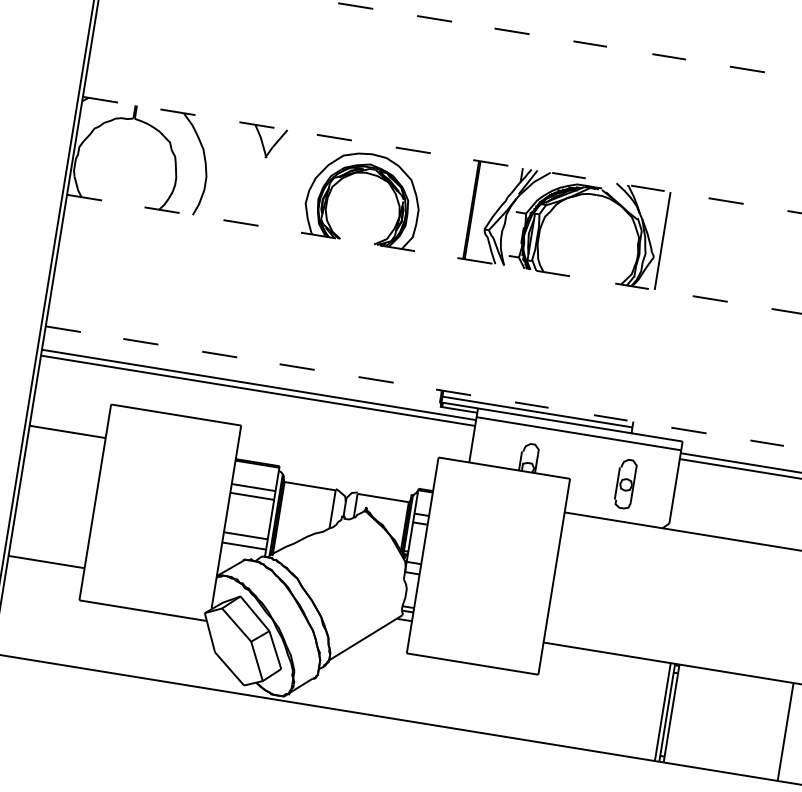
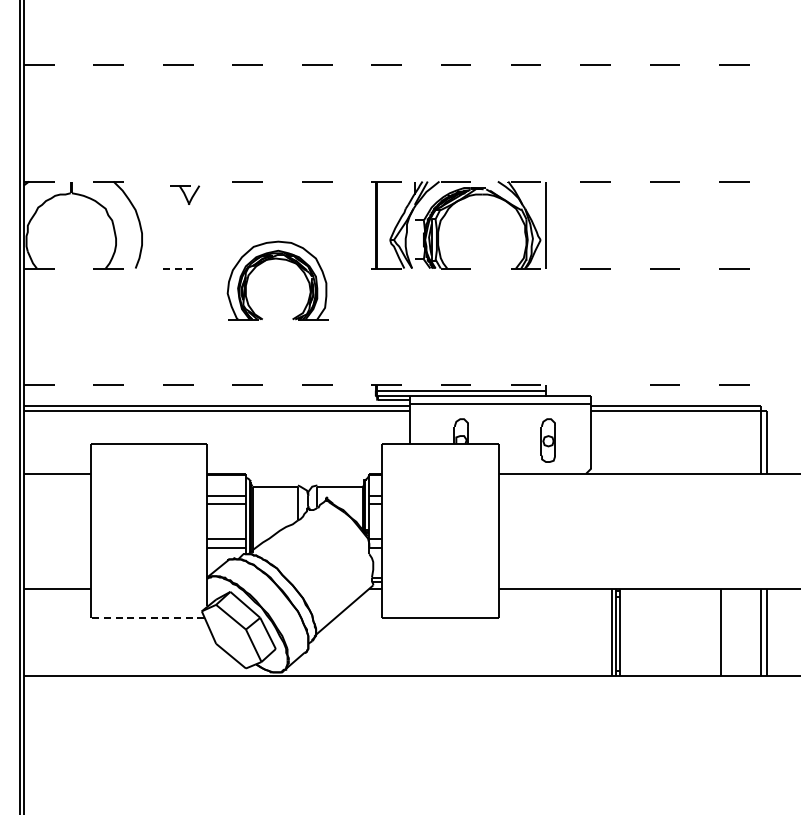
part: (261, 141) -> (184, 195), size x0.7
part: (372, 176) -> (281, 260), moved
line: (241, 222) -> (178, 268), solid -> dashed
line: (689, 429) -> (595, 384), removed
line: (142, 610) -> (147, 617), solid -> dashed

